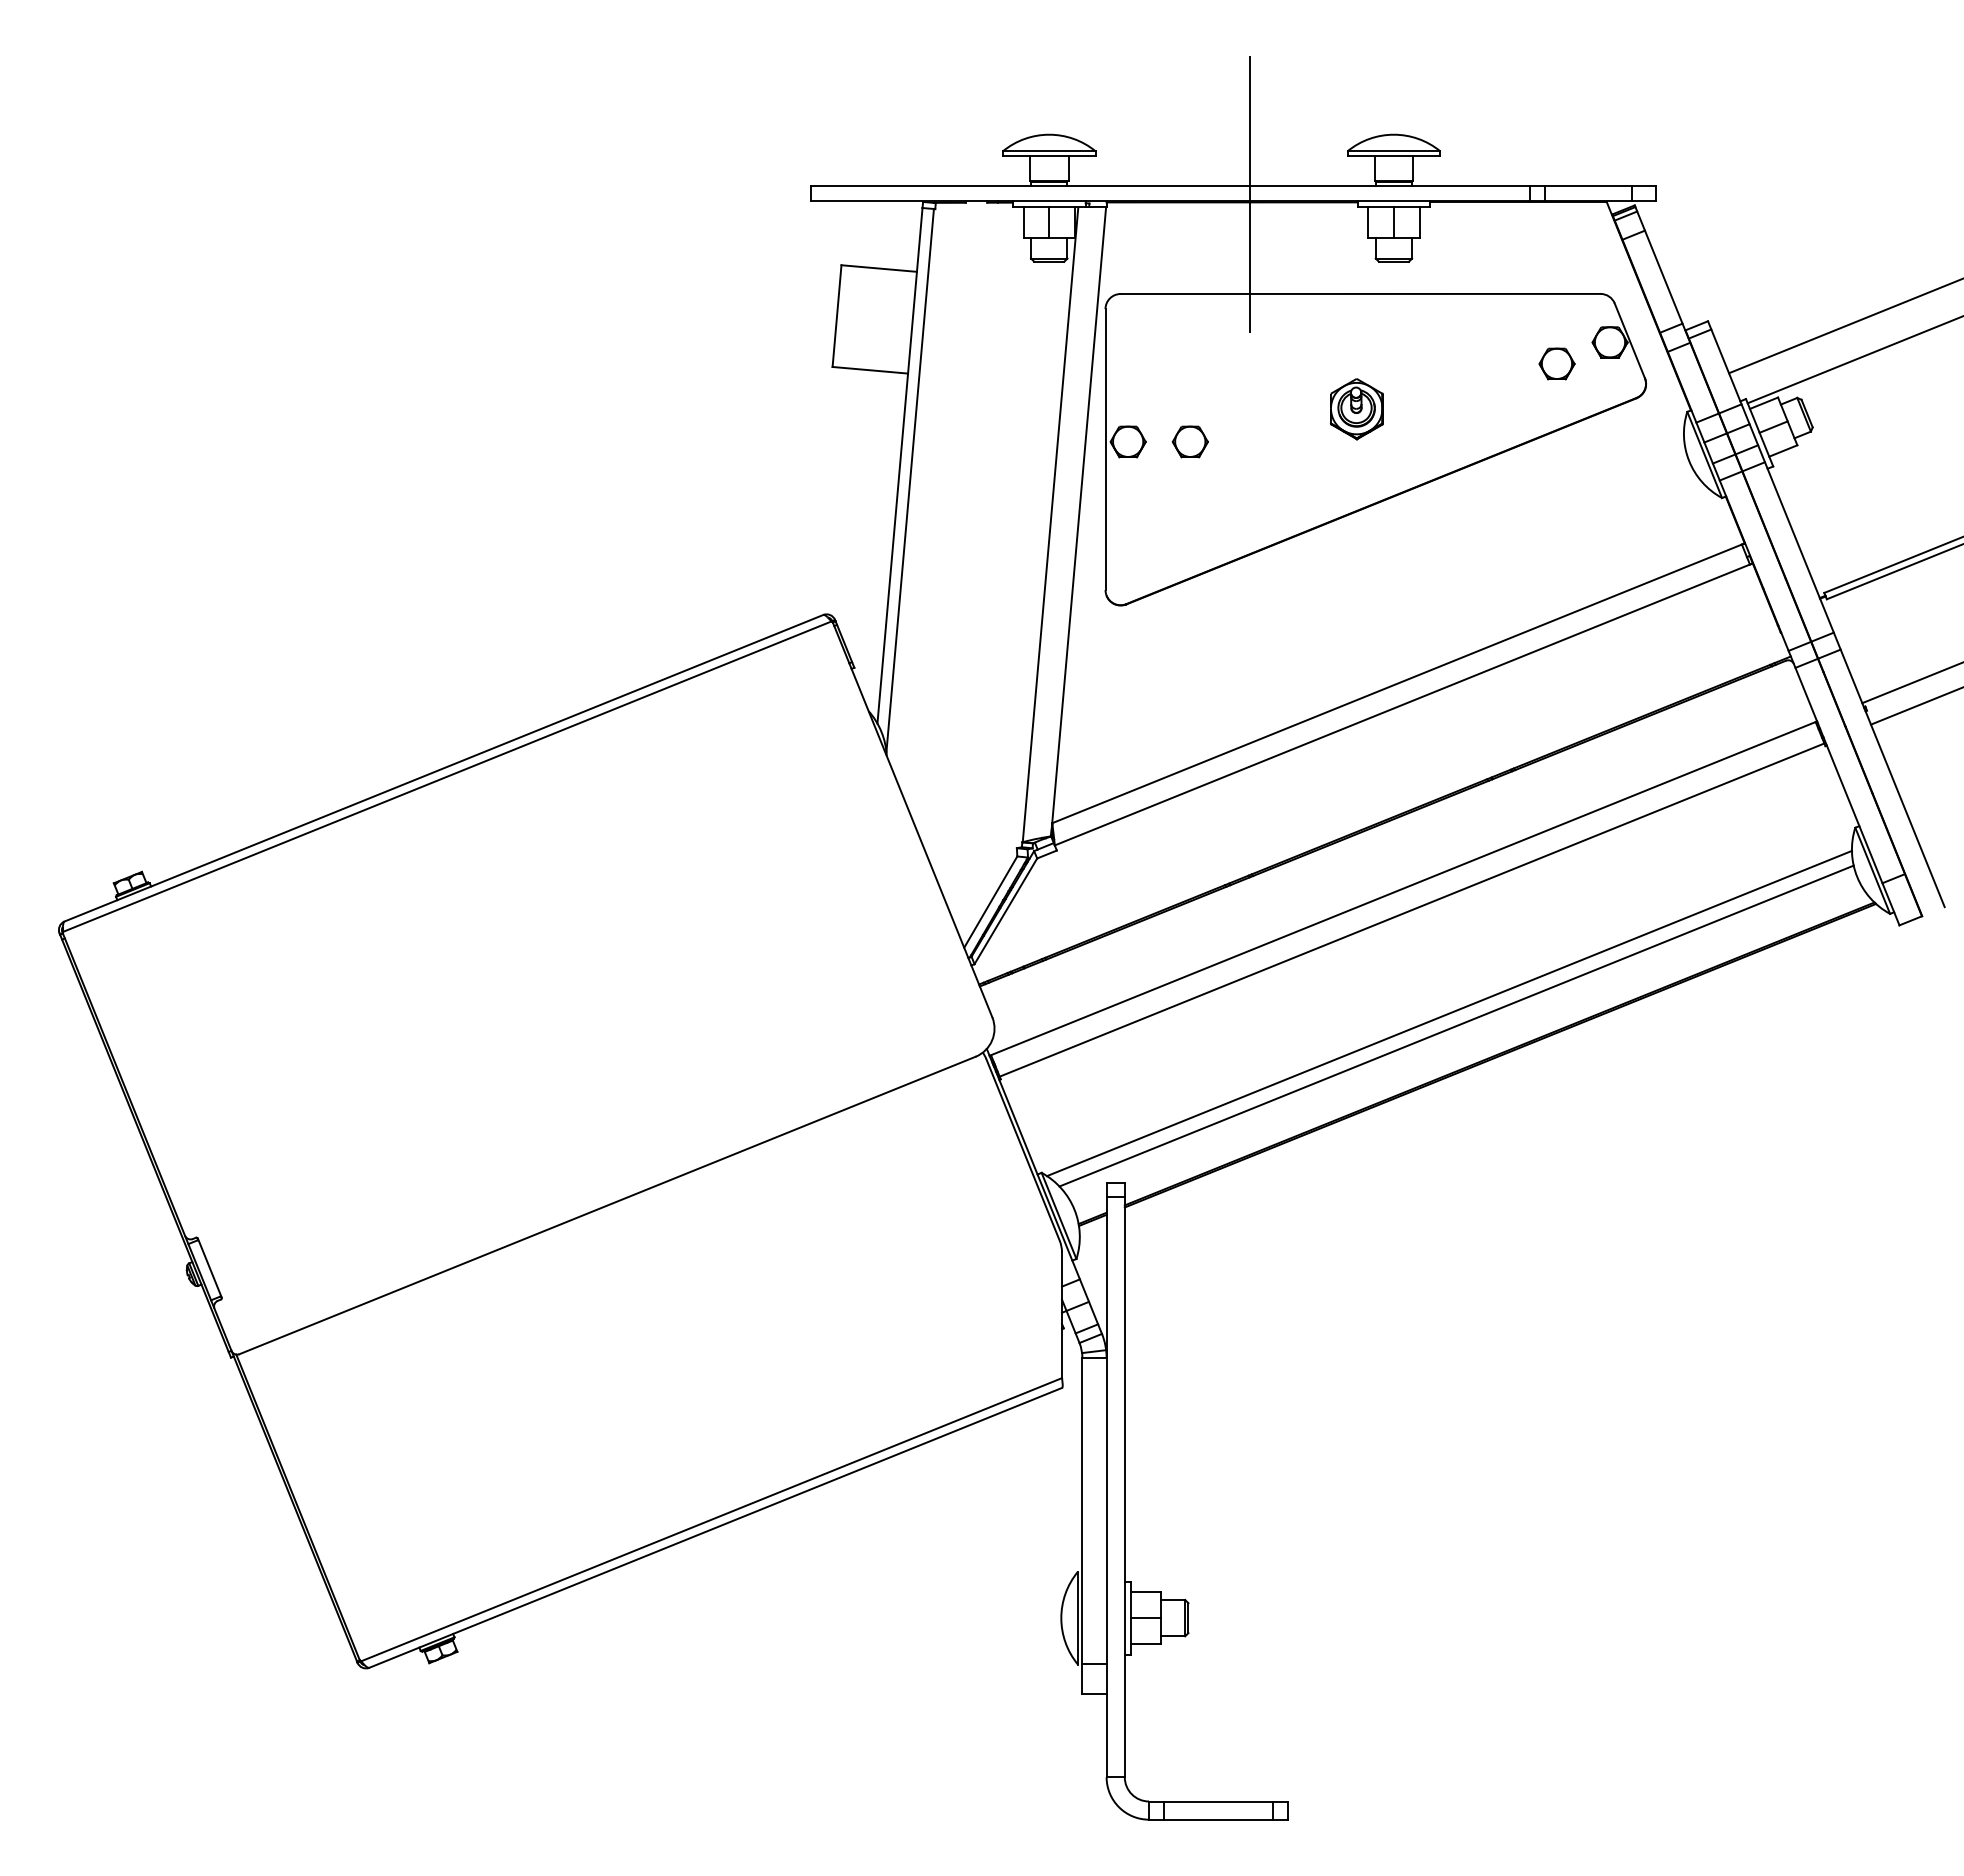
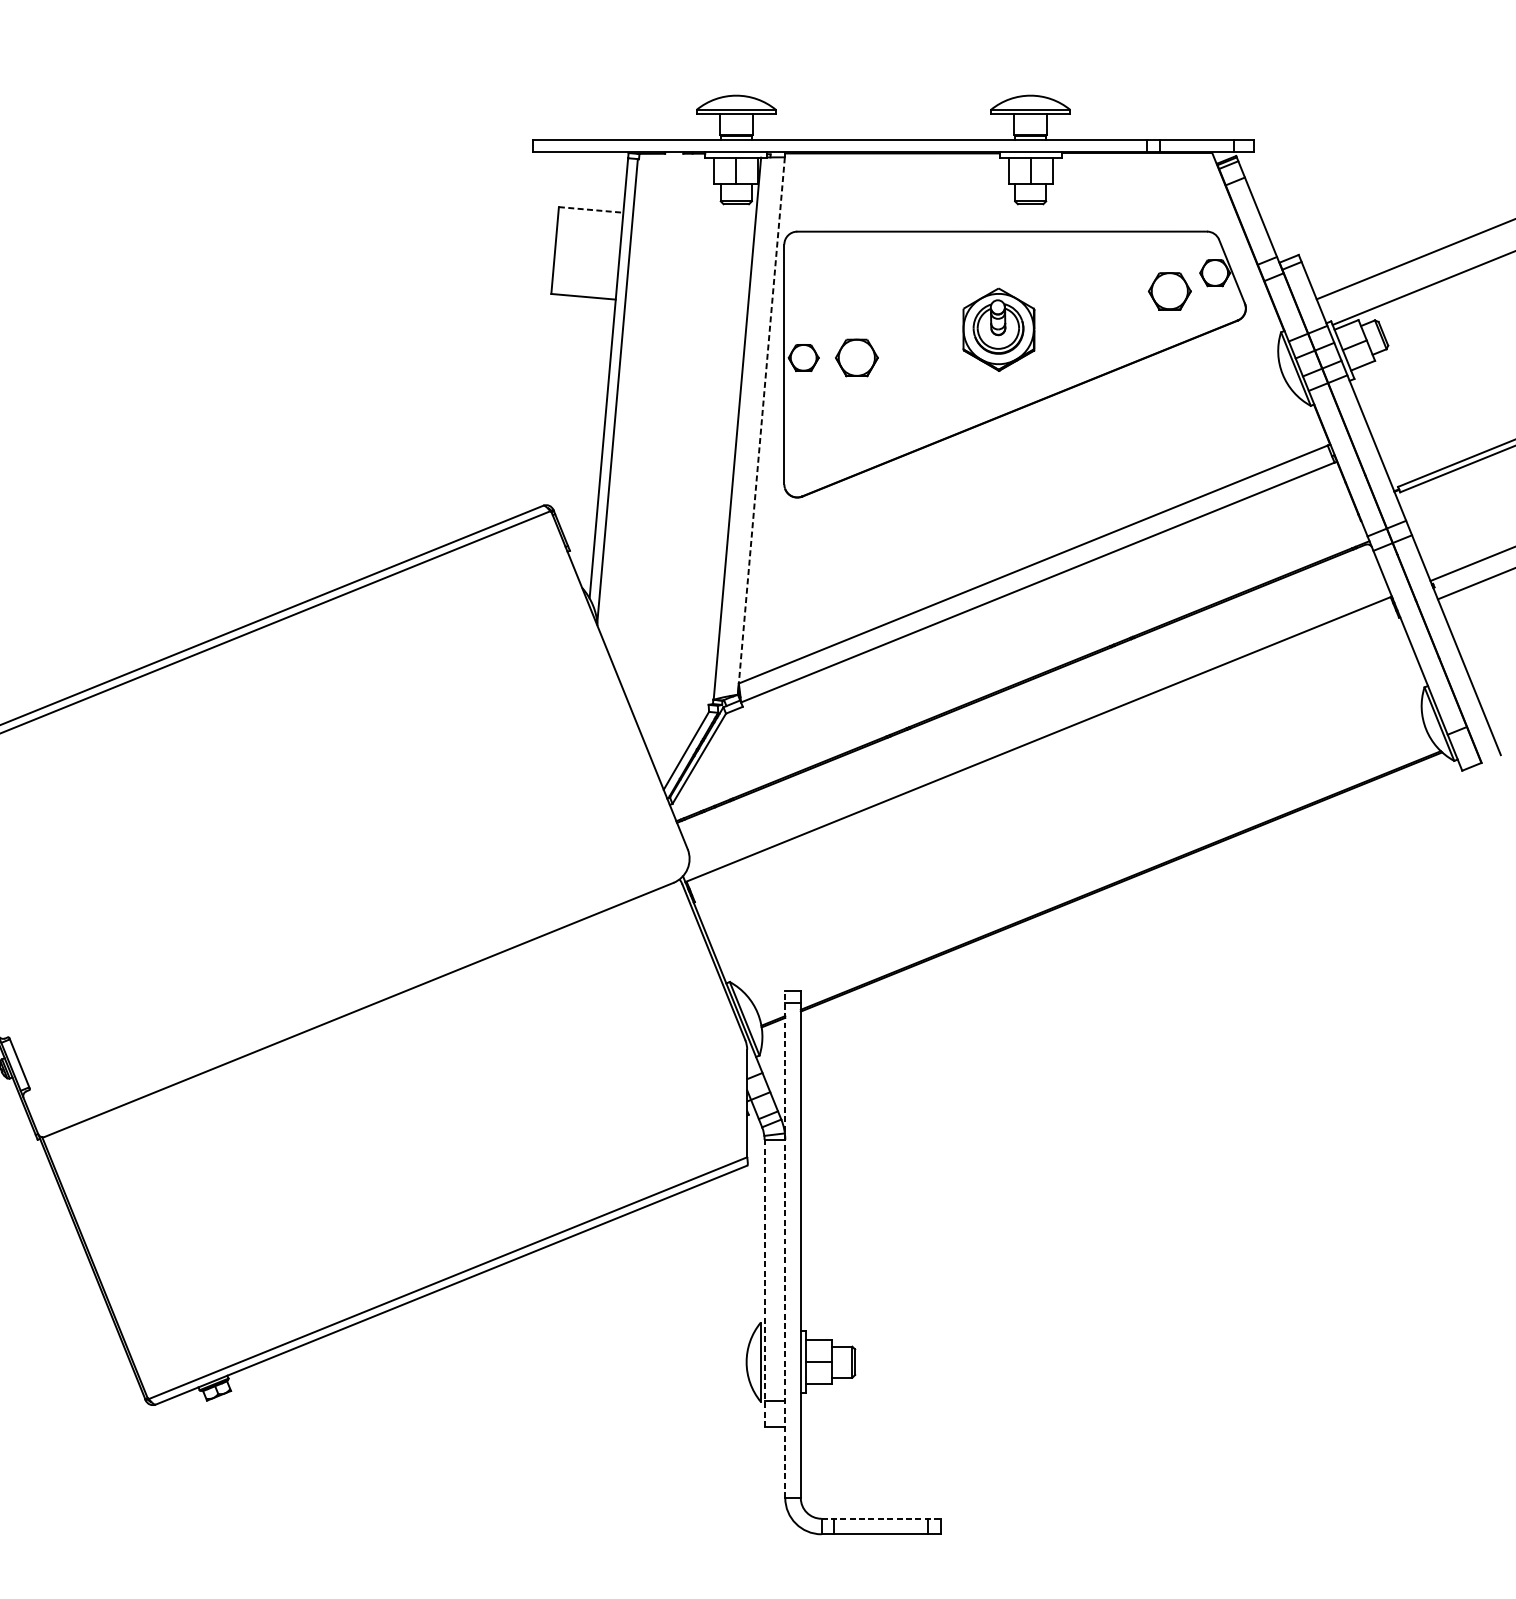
line: (1250, 194) -> (908, 146), removed
line: (879, 268) -> (591, 209), solid -> dashed
part: (1556, 363) -> (1169, 291), size x1.4
part: (1356, 409) -> (998, 330), size x1.6
part: (1189, 441) -> (856, 357), size x1.4
line: (1079, 515) -> (762, 420), solid -> dashed
line: (1411, 909) -> (1045, 757), removed
line: (1449, 1013) -> (1078, 845), removed
line: (1456, 1025) -> (1084, 856), removed
line: (1106, 1480) -> (785, 1244), solid -> dashed
line: (1082, 1525) -> (764, 1283), solid -> dashed
line: (1218, 1801) -> (880, 1518), solid -> dashed

